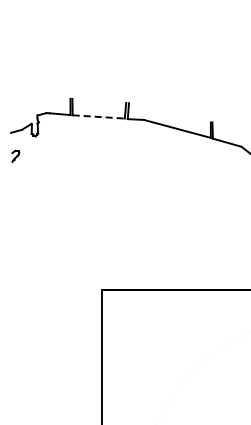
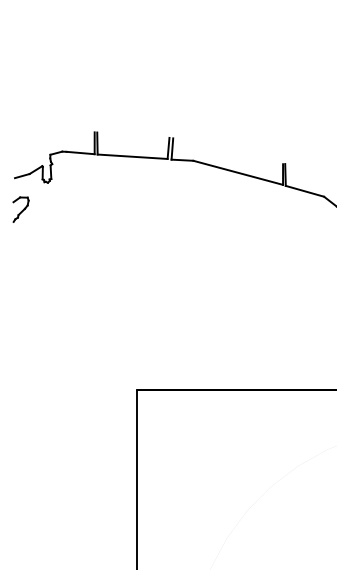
line: (99, 116) -> (133, 156), dashed -> solid
part: (15, 156) -> (20, 209), size x1.67

